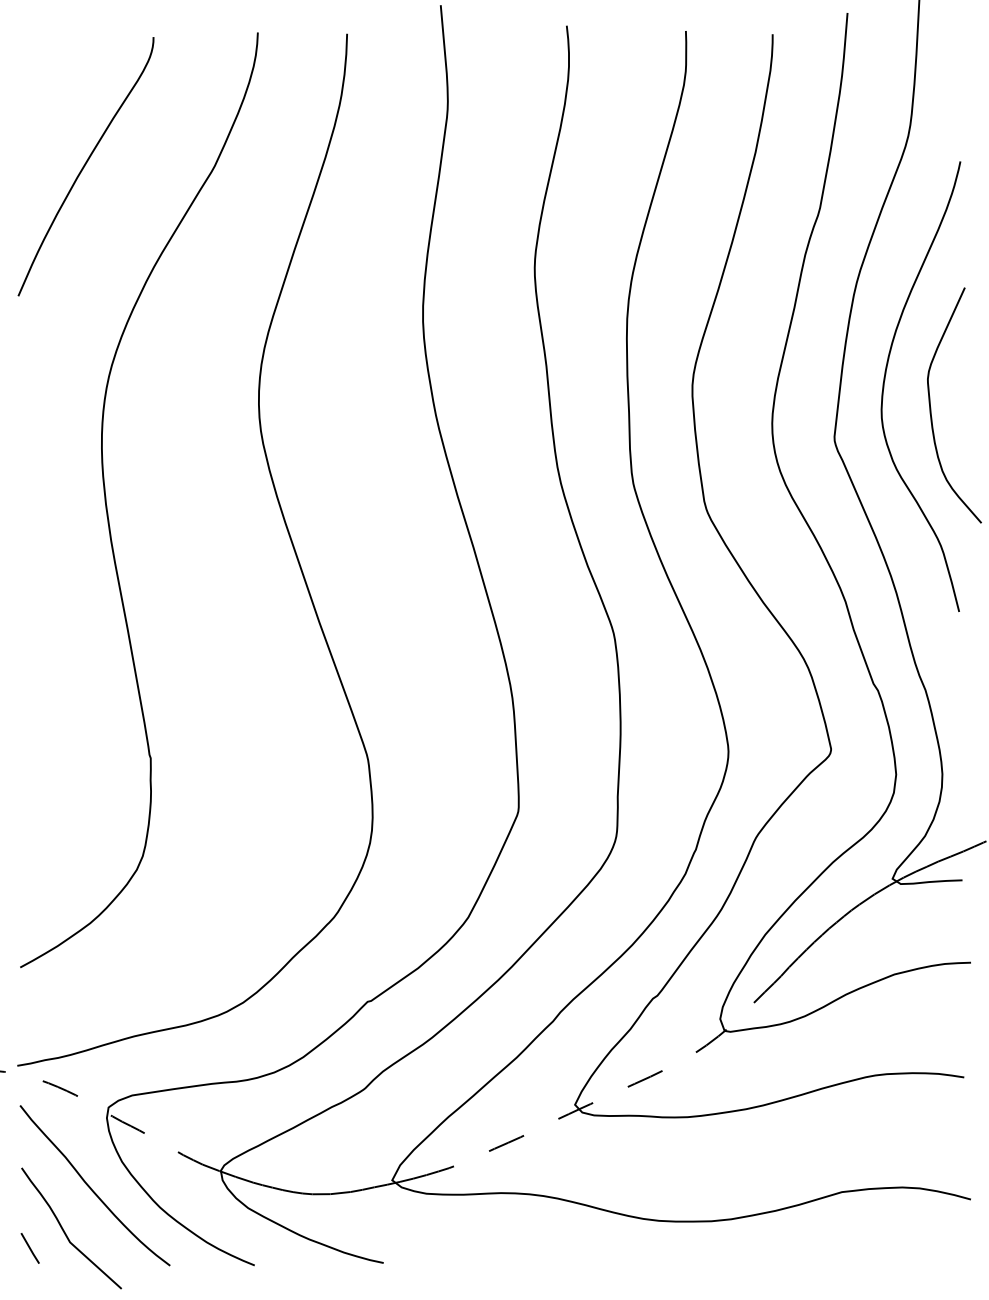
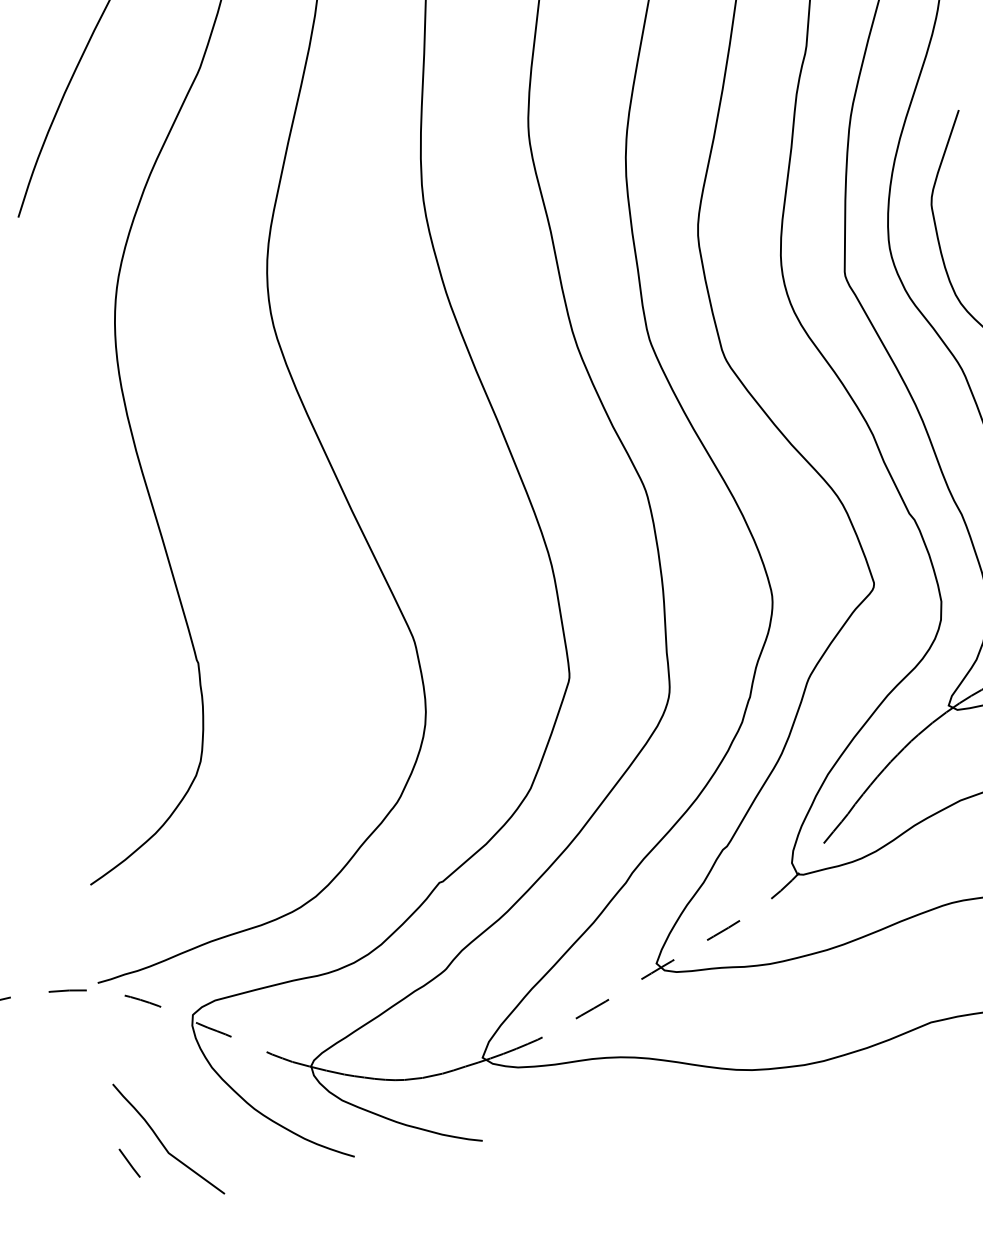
curve: (91, 1187) -> (184, 1096), removed

